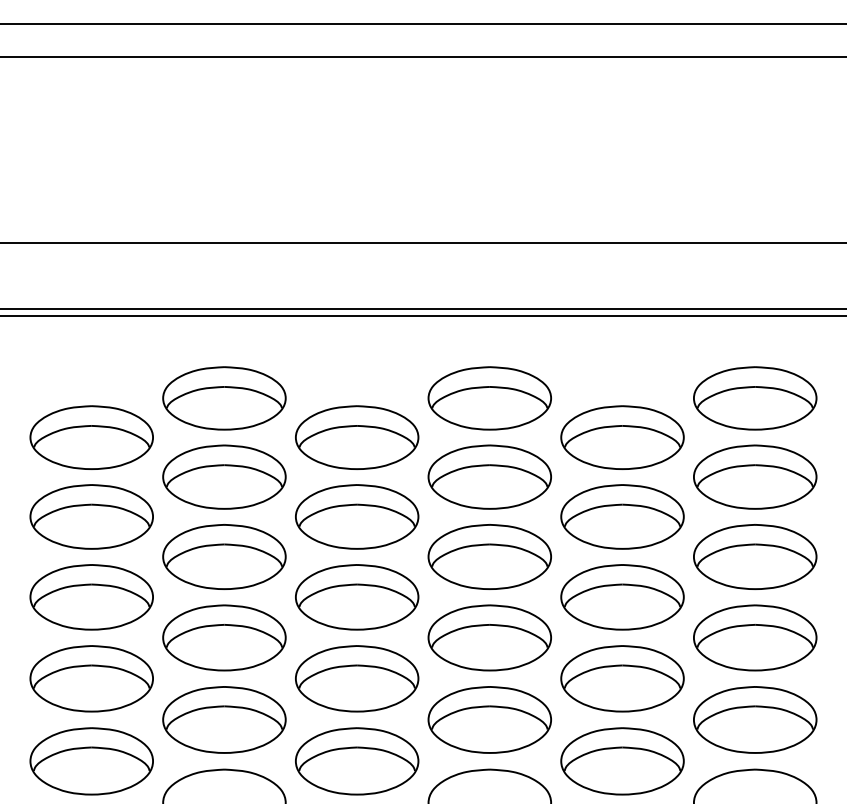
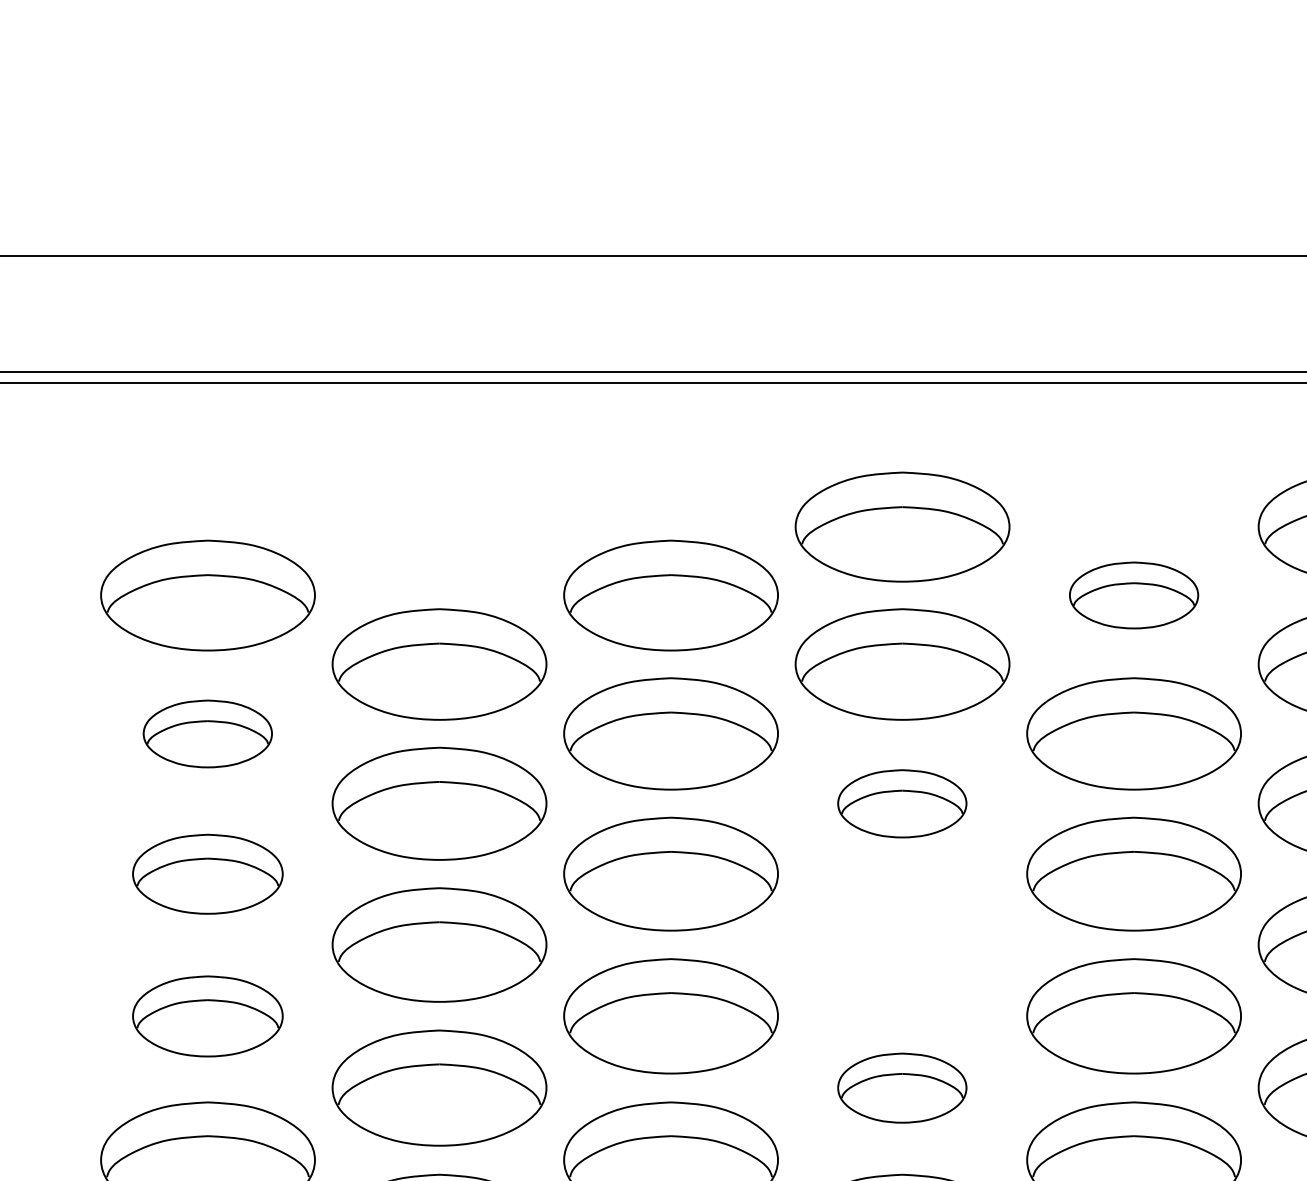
part: (224, 398) -> (439, 527), removed
part: (622, 437) -> (1134, 595), size x0.6
part: (91, 516) -> (207, 733), size x0.6
part: (489, 556) -> (901, 802), size x0.6
part: (91, 597) -> (207, 874), size x0.7
part: (489, 637) -> (901, 944), removed
part: (91, 678) -> (207, 1015), size x0.7
part: (489, 719) -> (901, 1087), size x0.6

